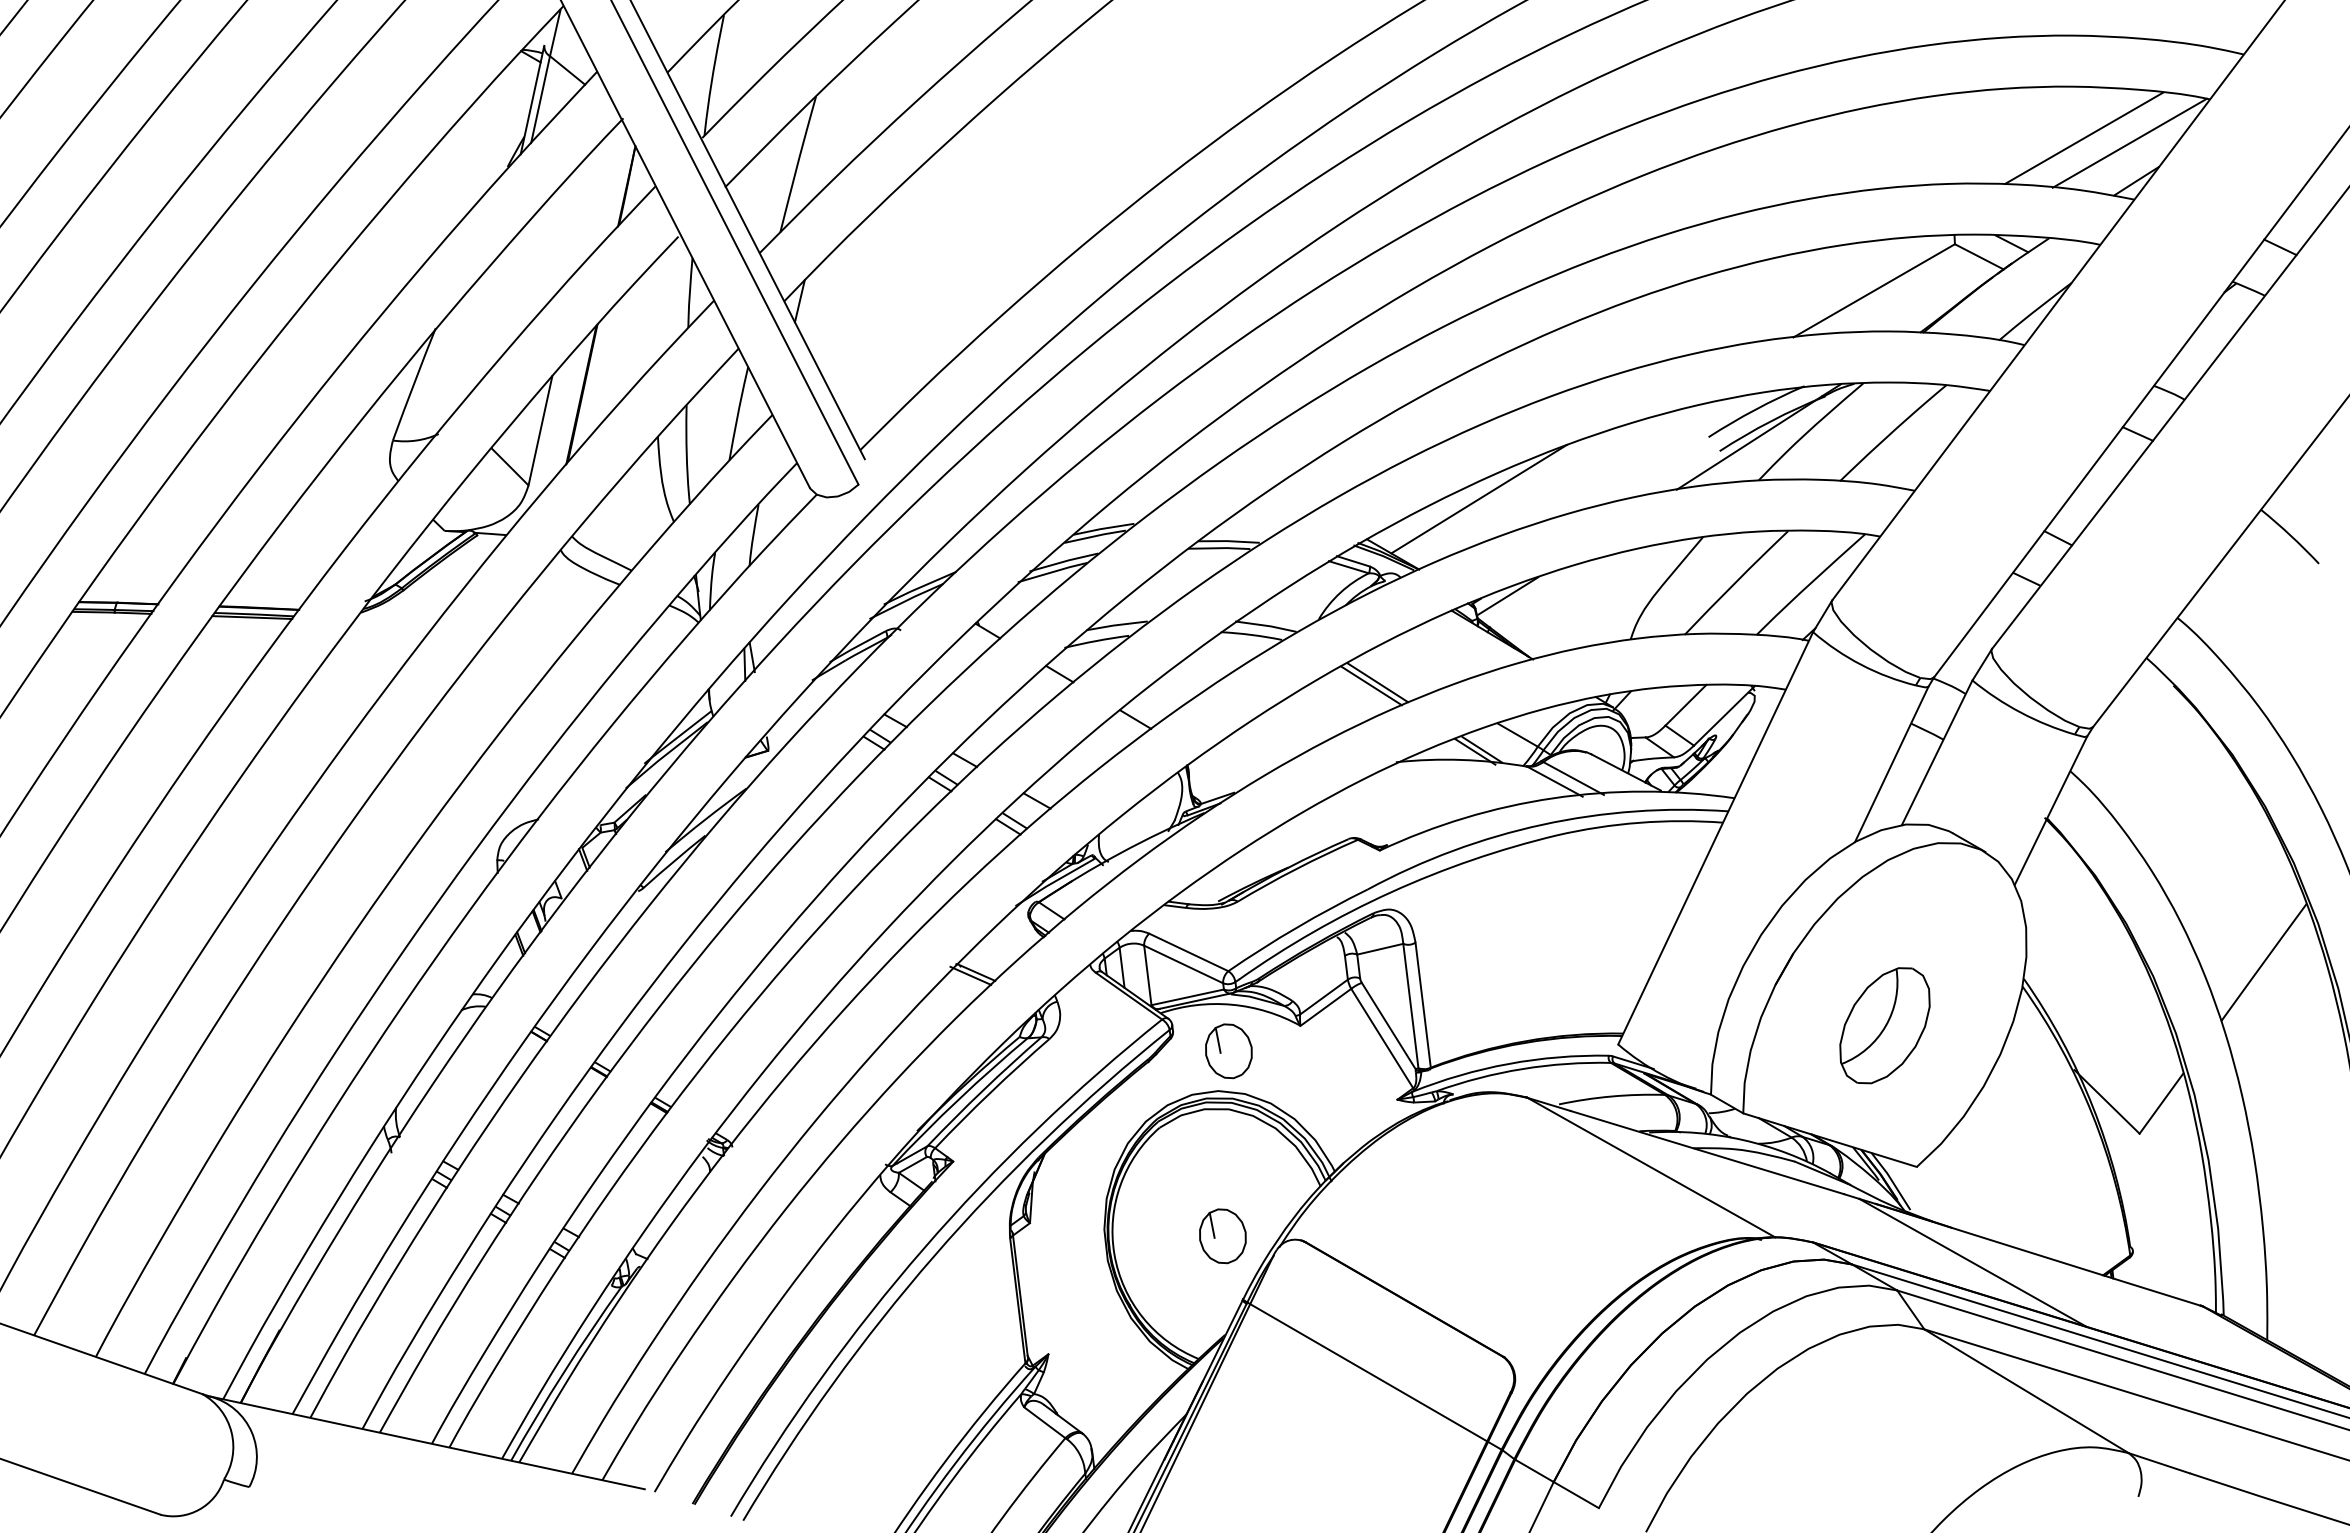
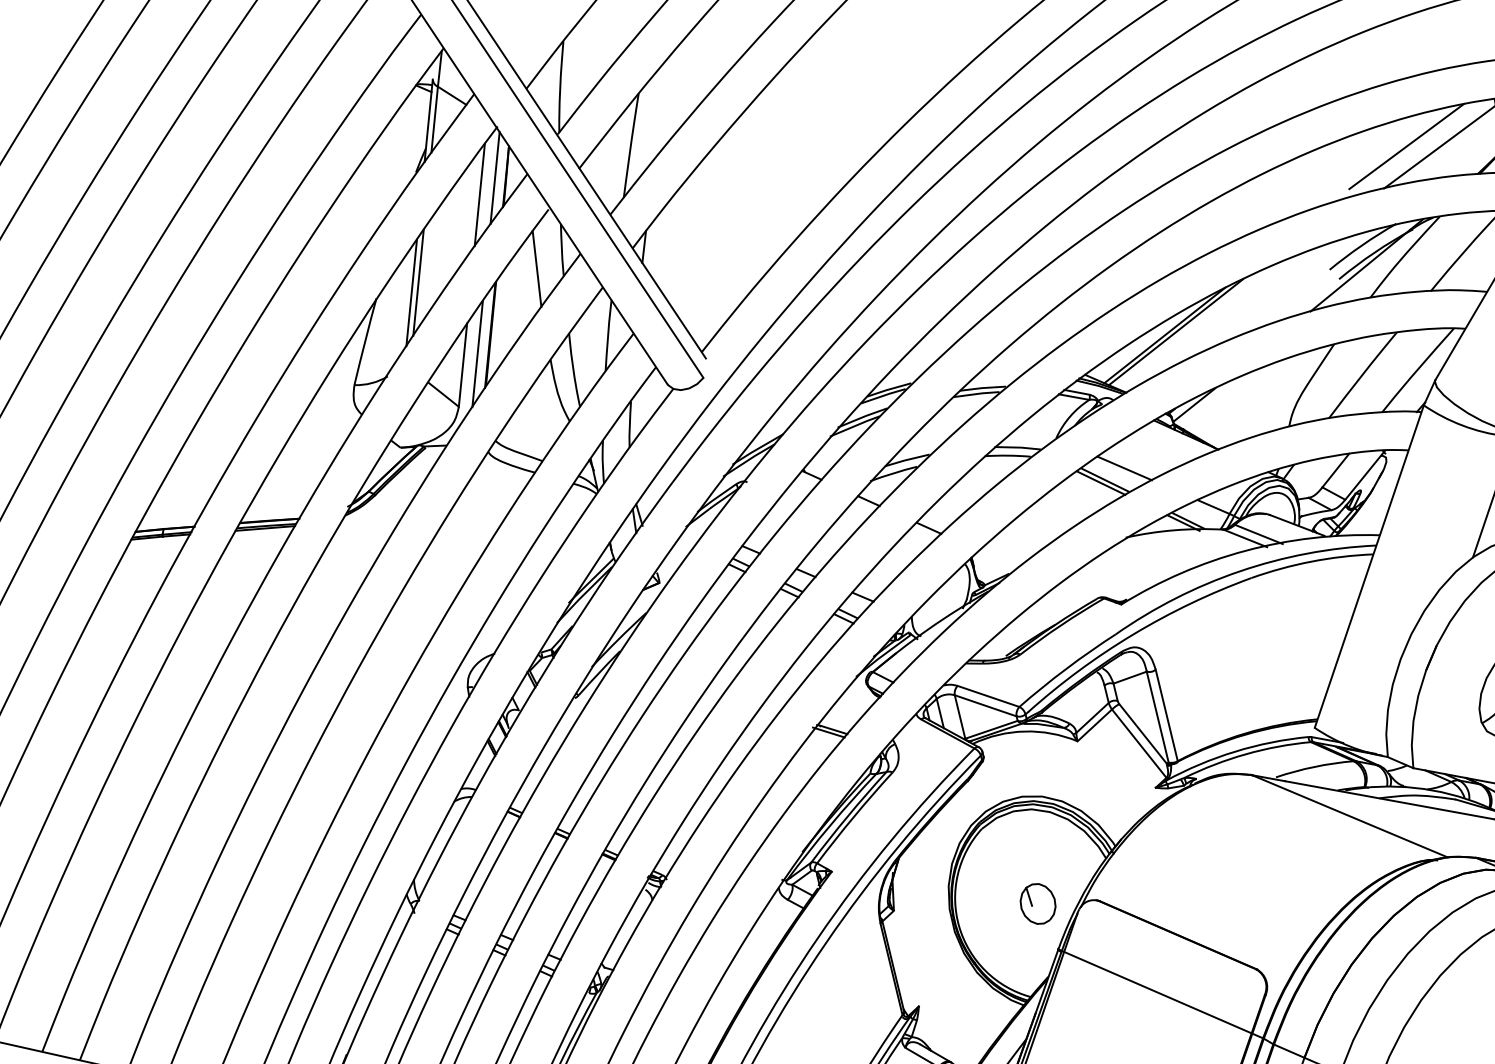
line: (611, 186) -> (494, 178), added
line: (588, 206) -> (479, 194), added
line: (1830, 284) -> (1406, 146), added
line: (493, 313) -> (418, 282), added
line: (653, 313) -> (536, 268), added
line: (483, 326) -> (411, 292), added
line: (561, 417) -> (477, 353), added
line: (1494, 496) -> (1176, 332), added
line: (1404, 669) -> (1124, 468), added
part: (1228, 1051) -> (1026, 766), removed

